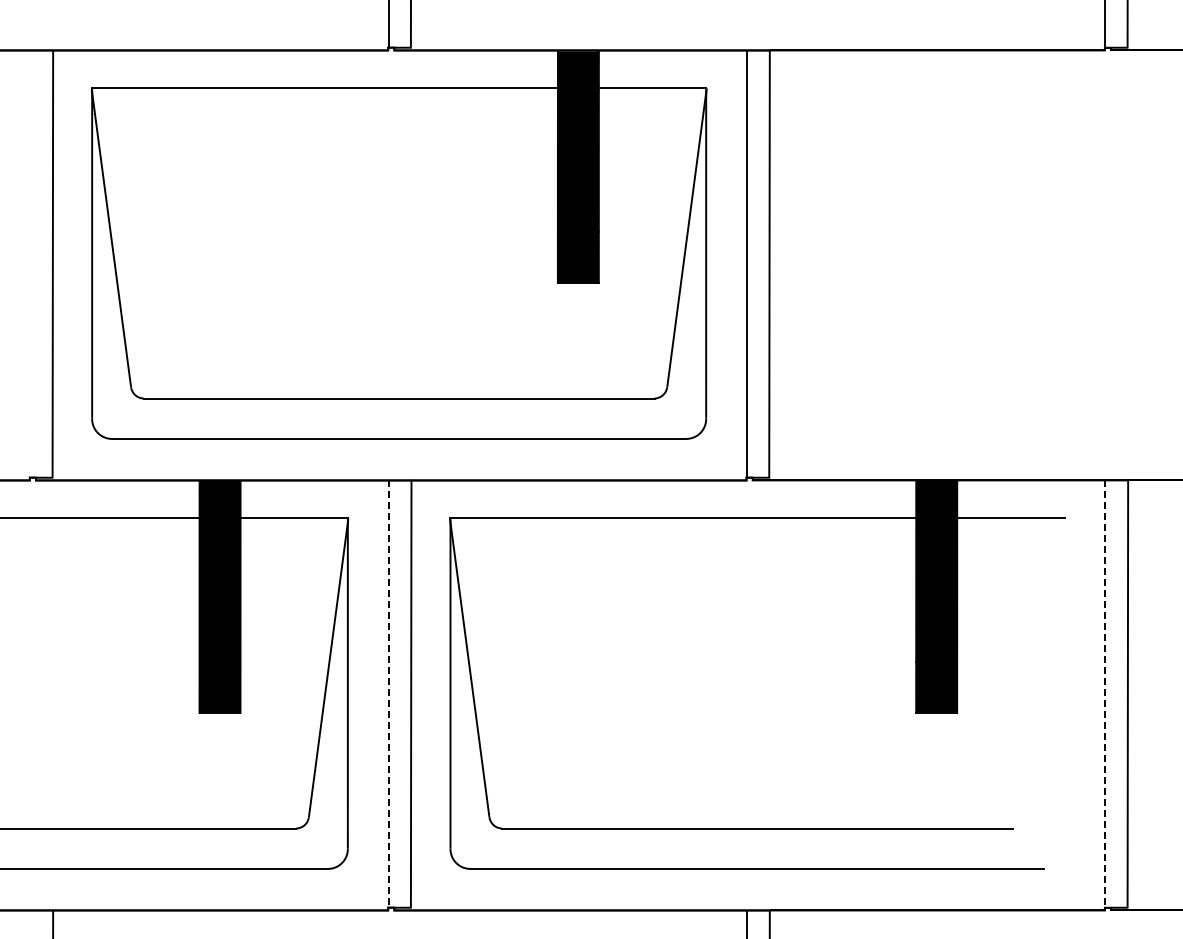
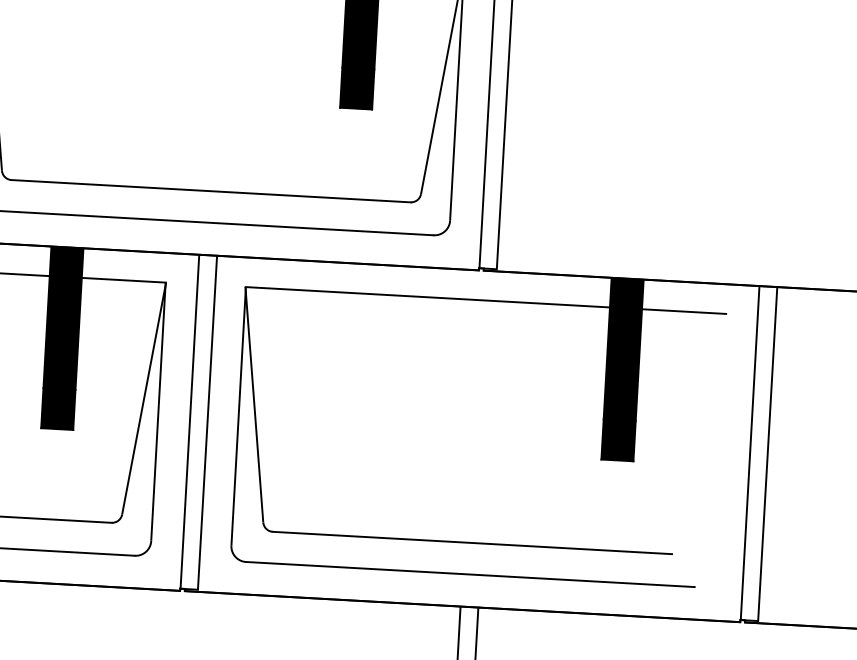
line: (388, 694) -> (189, 422), dashed -> solid
line: (1105, 694) -> (750, 453), dashed -> solid

